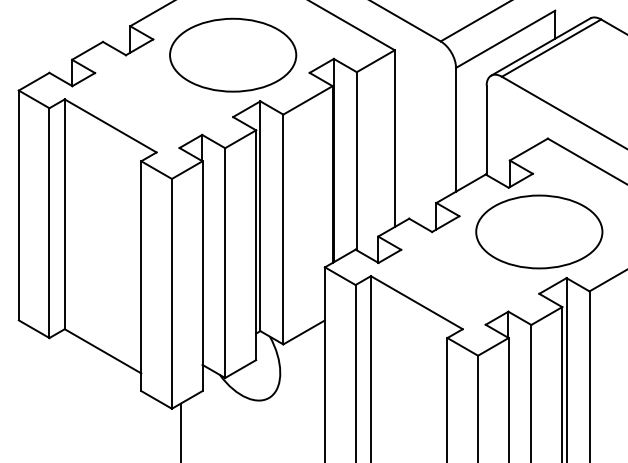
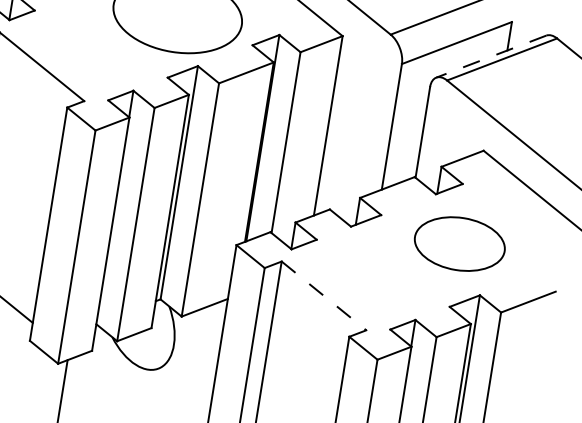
line: (540, 47) -> (490, 57), solid -> dashed
part: (539, 231) -> (460, 243), size x0.7
line: (417, 302) -> (324, 295), solid -> dashed

